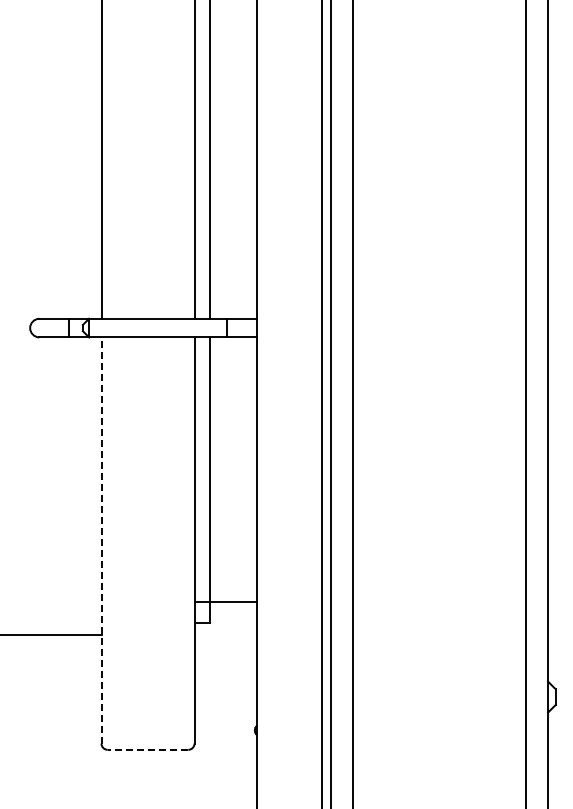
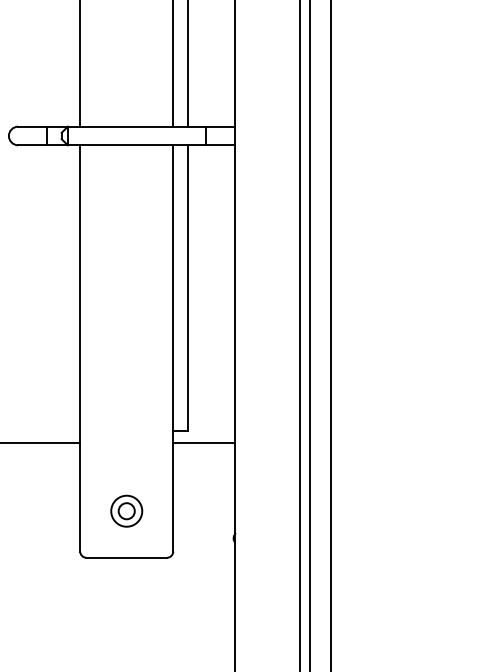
line: (101, 540) -> (80, 348), dashed -> solid
line: (225, 602) -> (204, 443), moved
part: (147, 702) -> (126, 510), added
line: (147, 749) -> (126, 557), dashed -> solid

